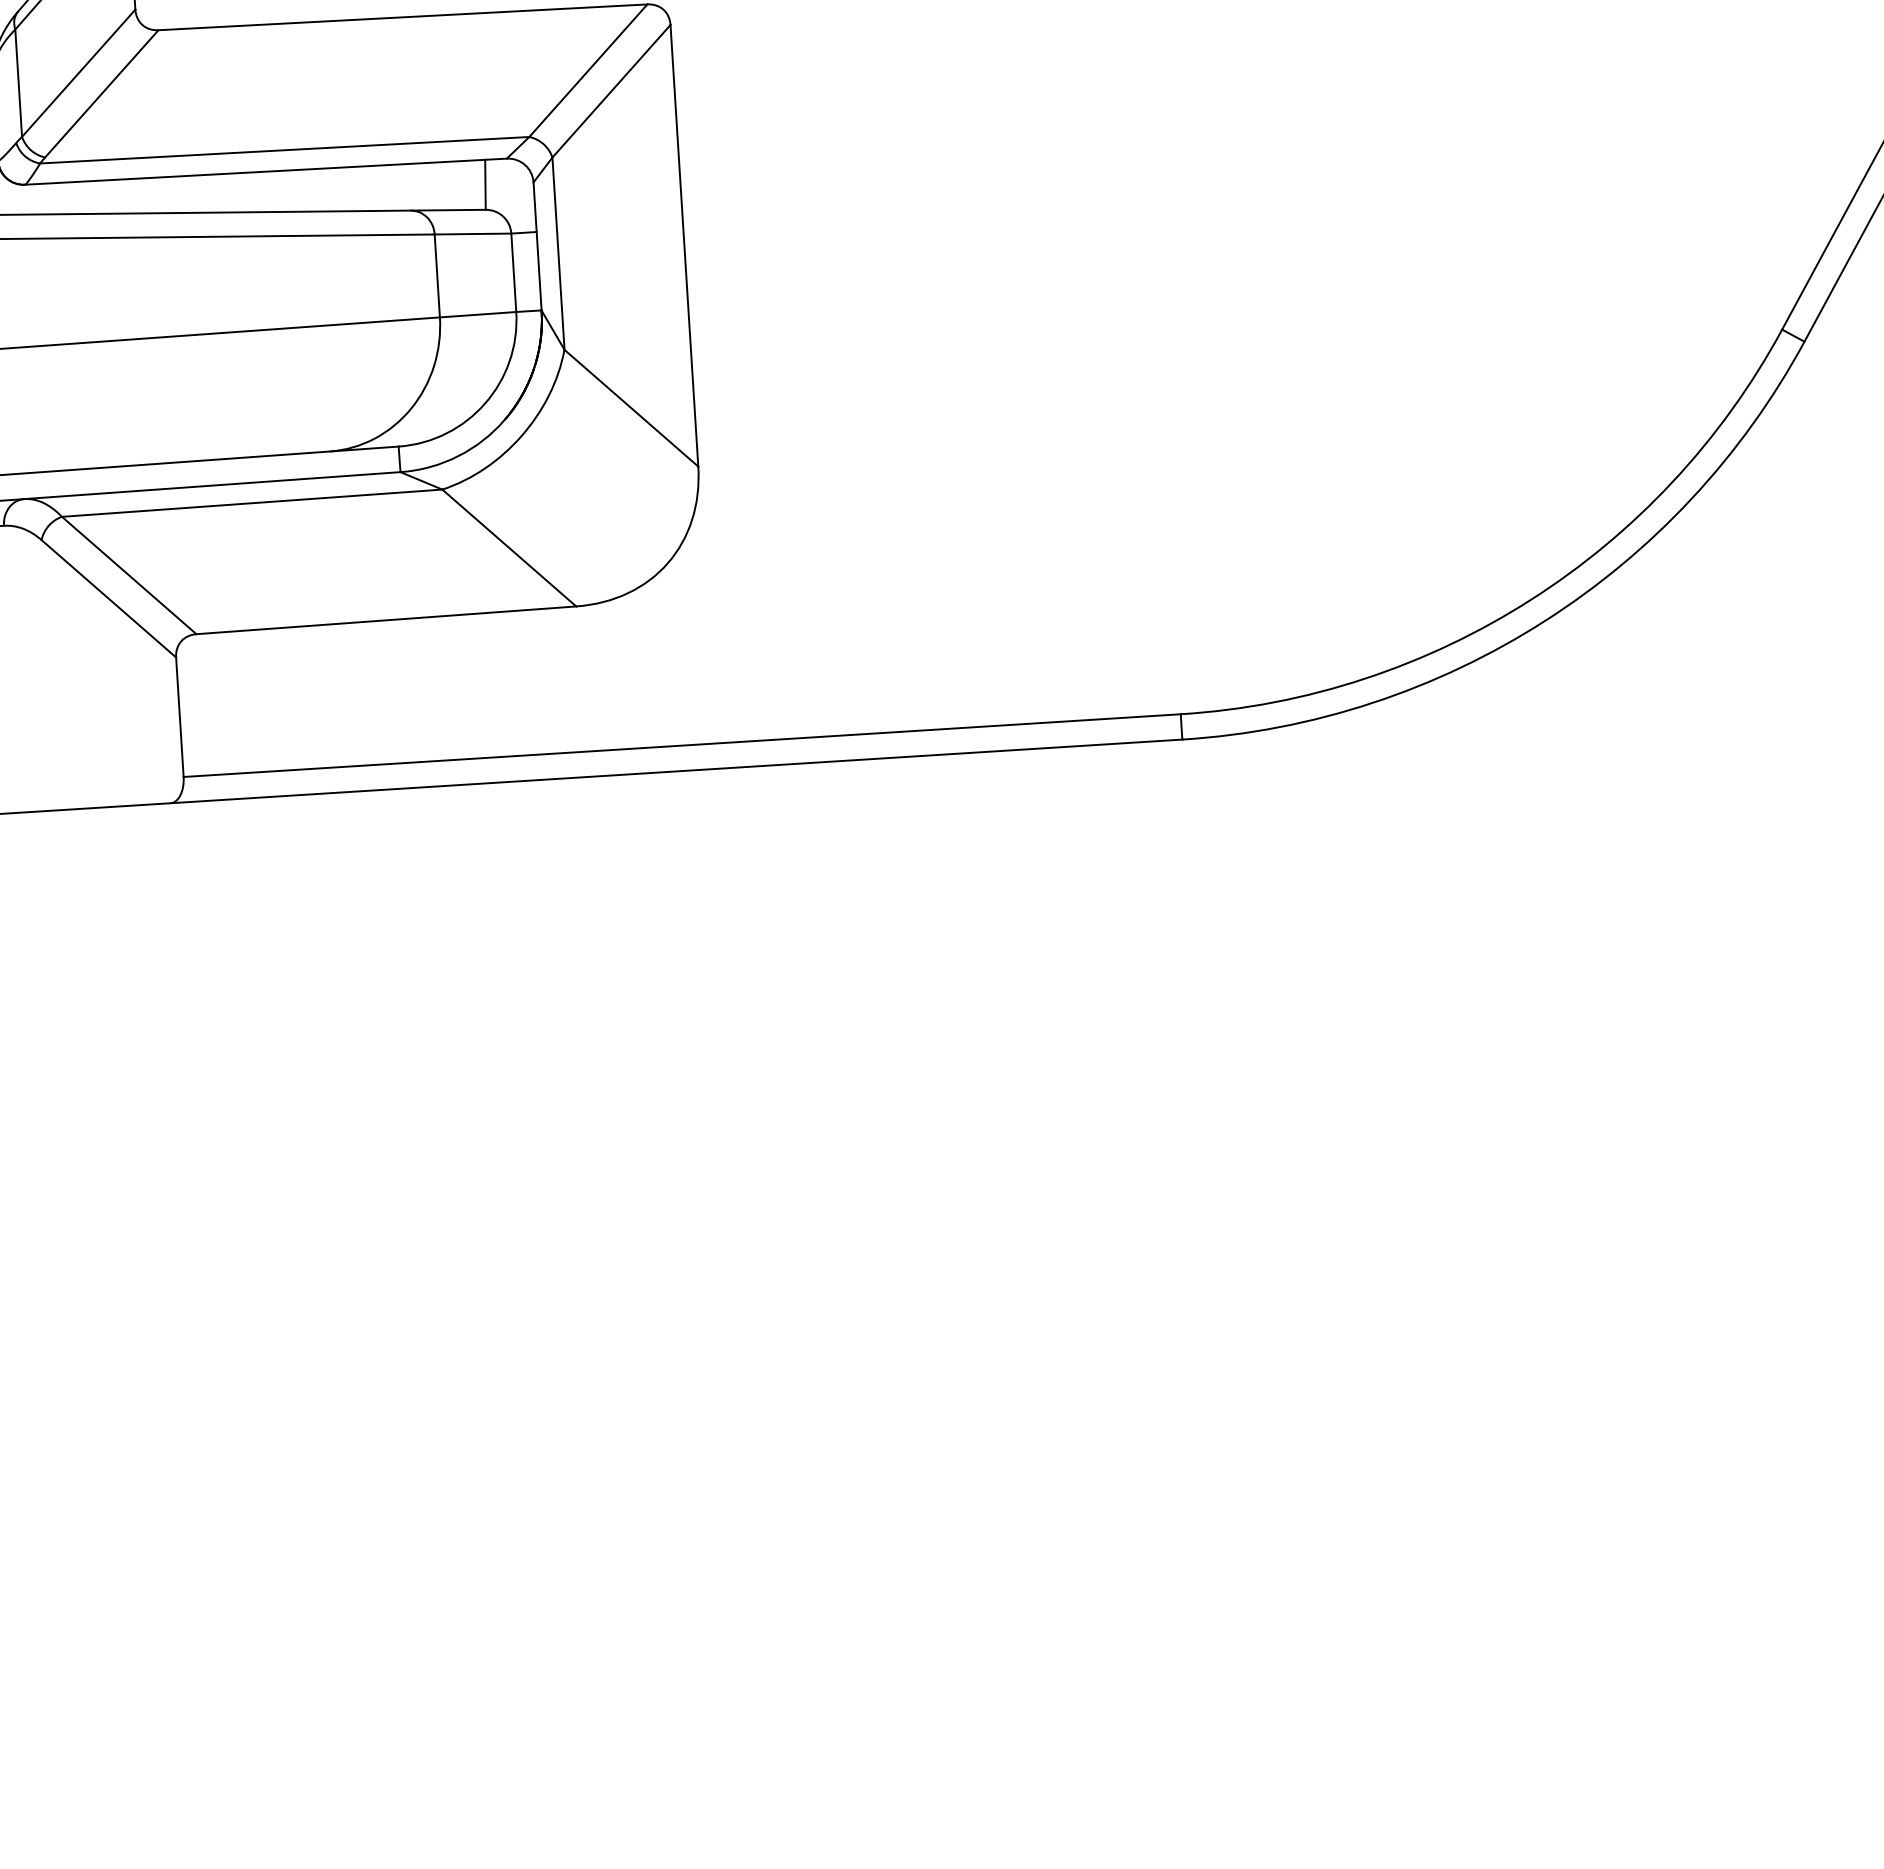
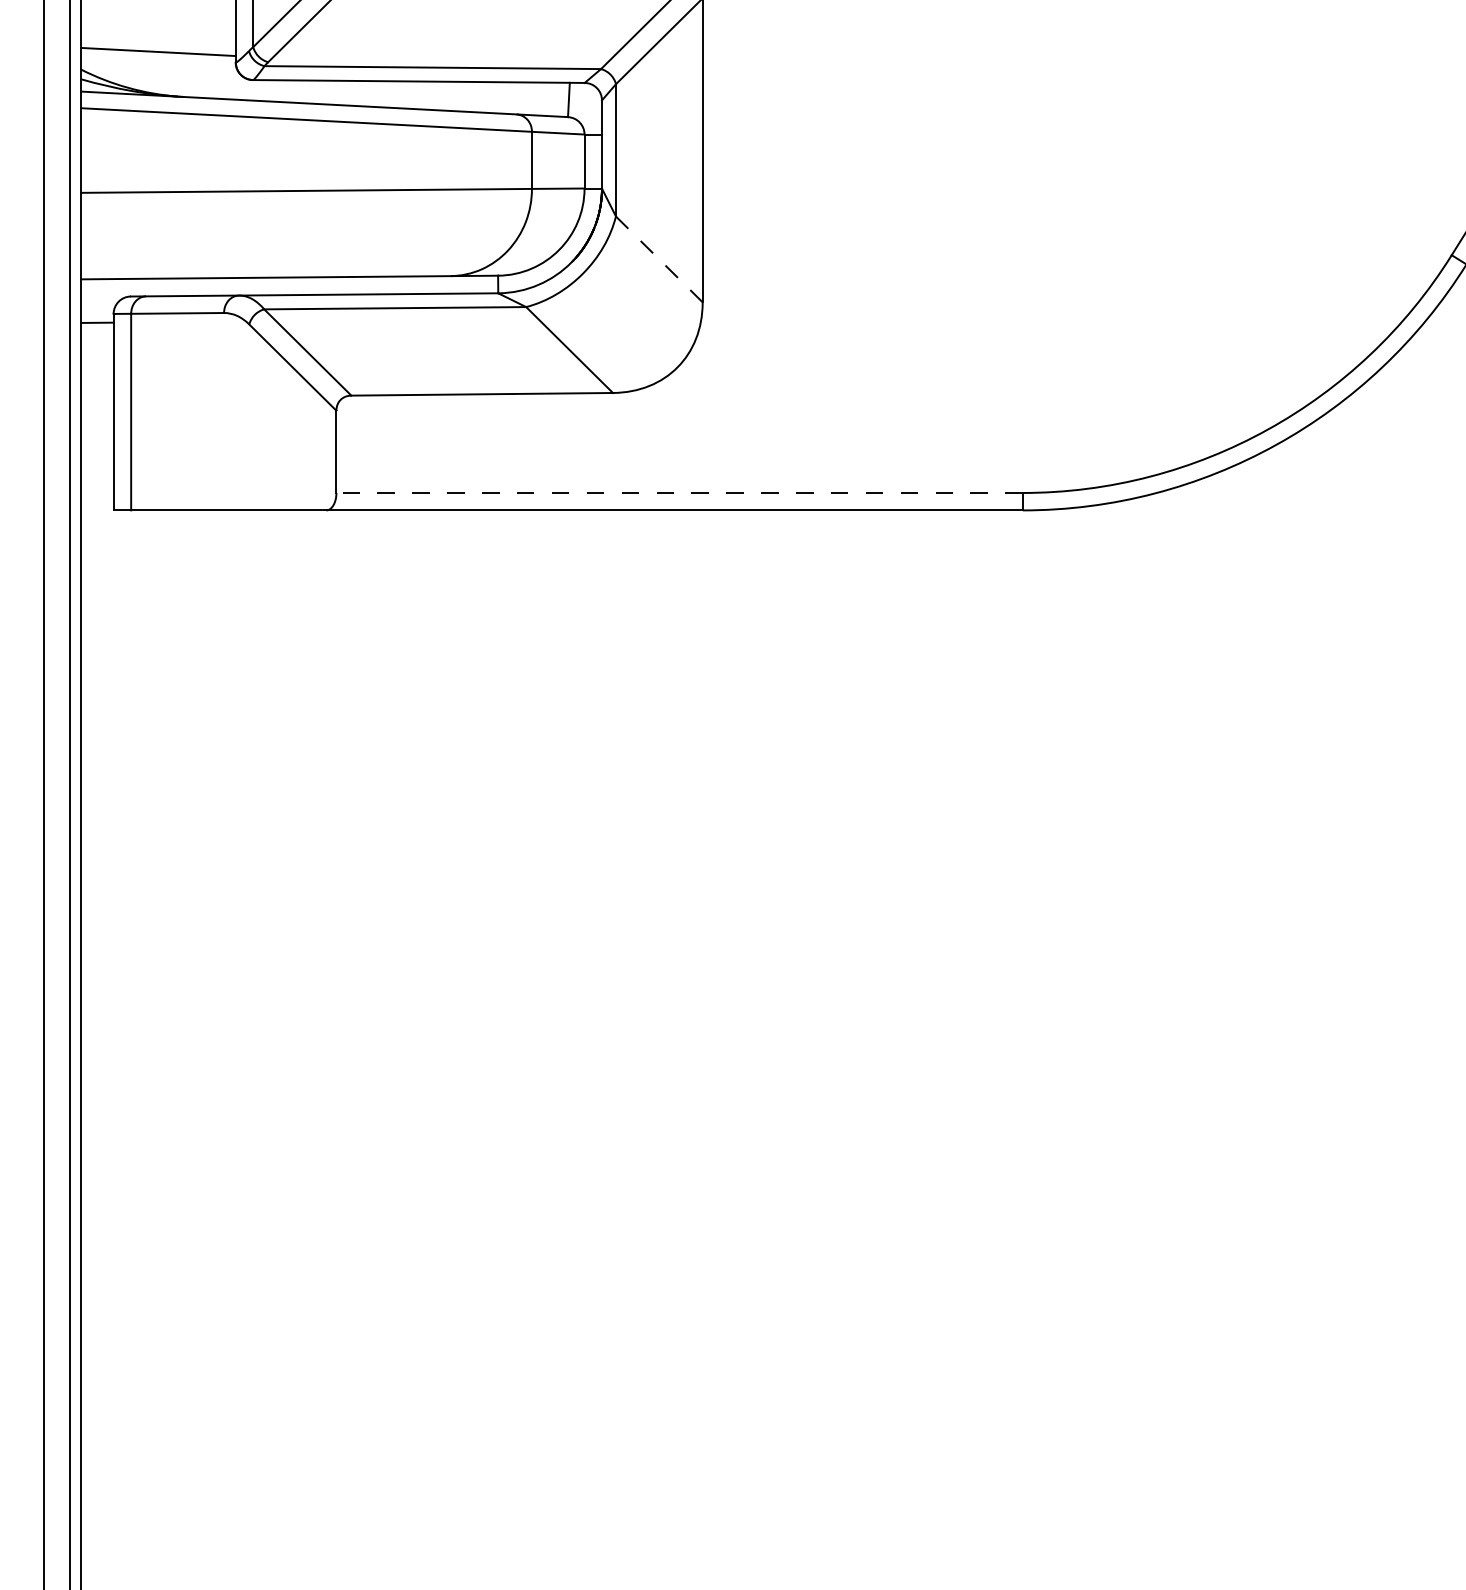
line: (631, 408) -> (659, 259), solid -> dashed
line: (681, 744) -> (679, 492), solid -> dashed

